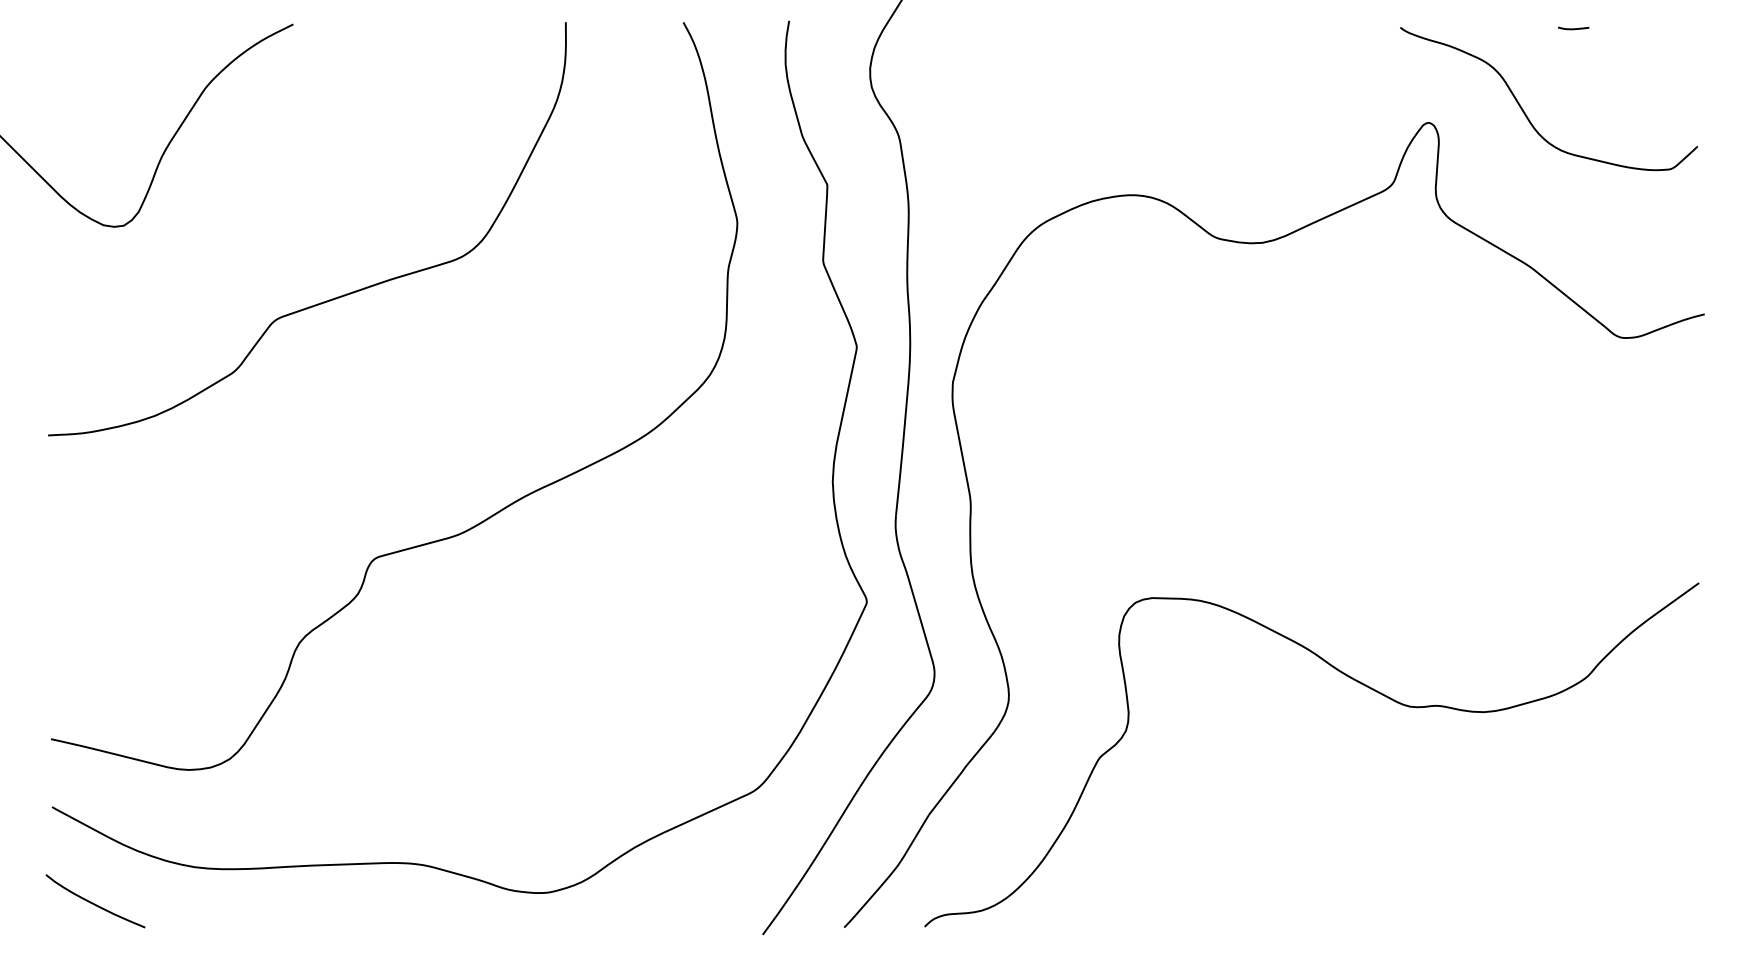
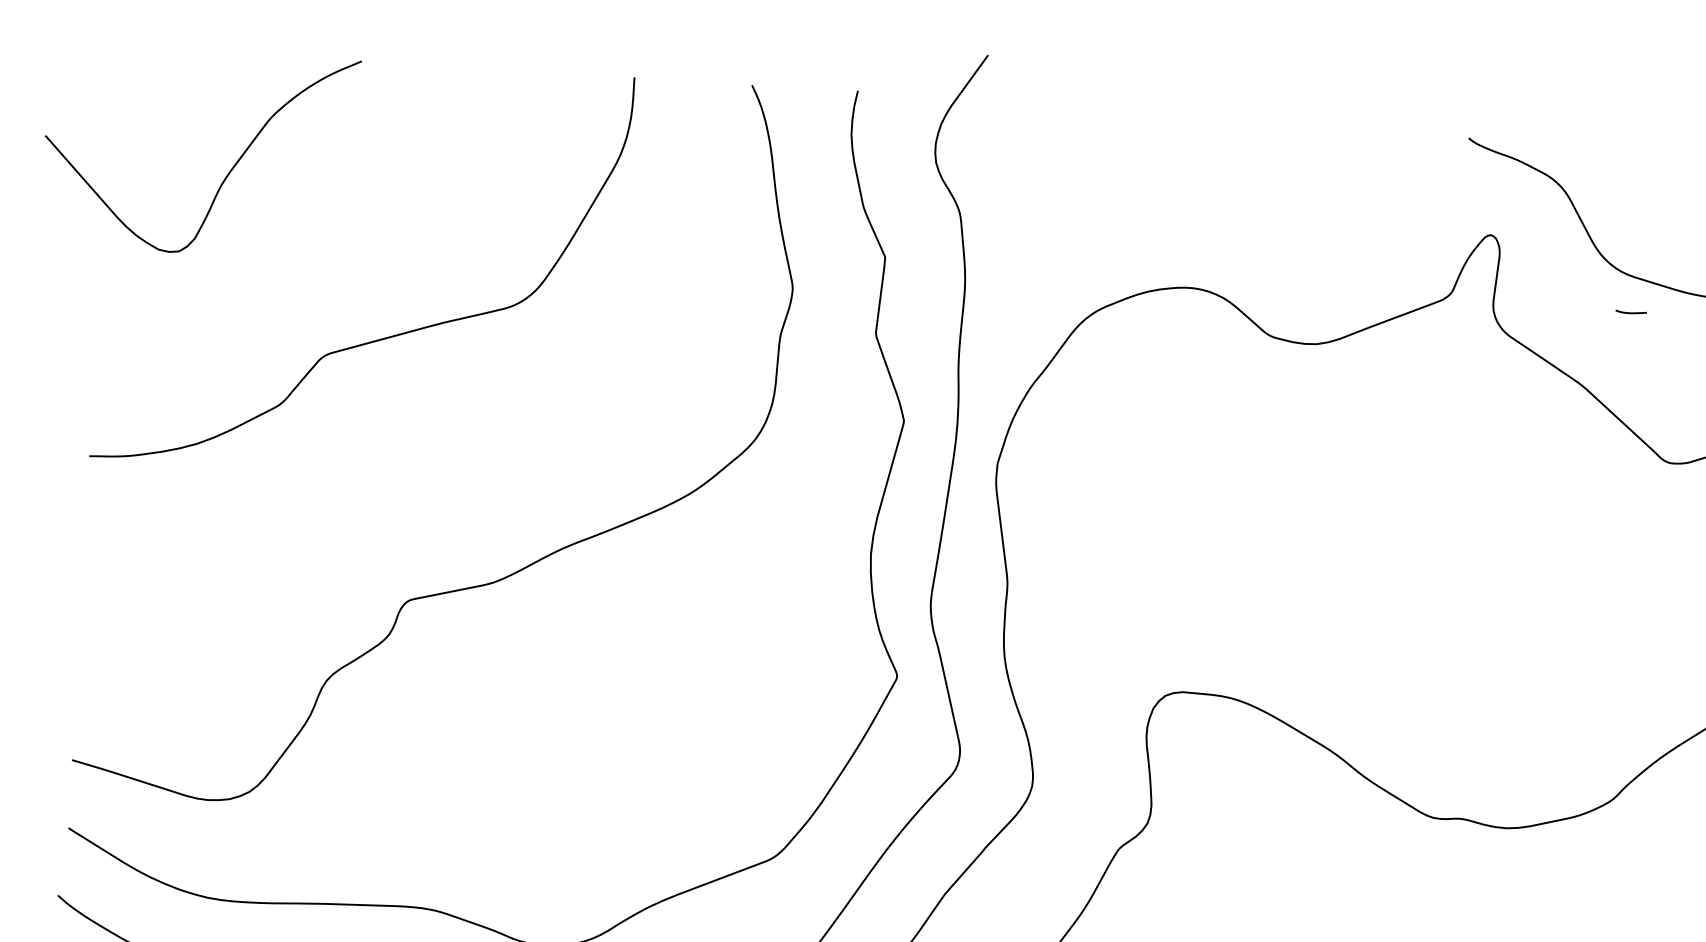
curve: (1573, 28) -> (1631, 312), moved

